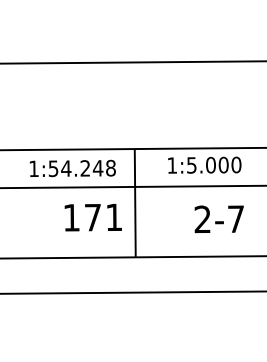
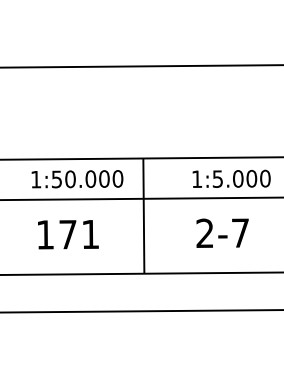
text: (204, 164) -> (231, 178), moved
text: (88, 168) -> (94, 179), 1:54.248 -> 1:50.000
text: (92, 217) -> (67, 234), moved
text: (218, 218) -> (221, 232), moved

